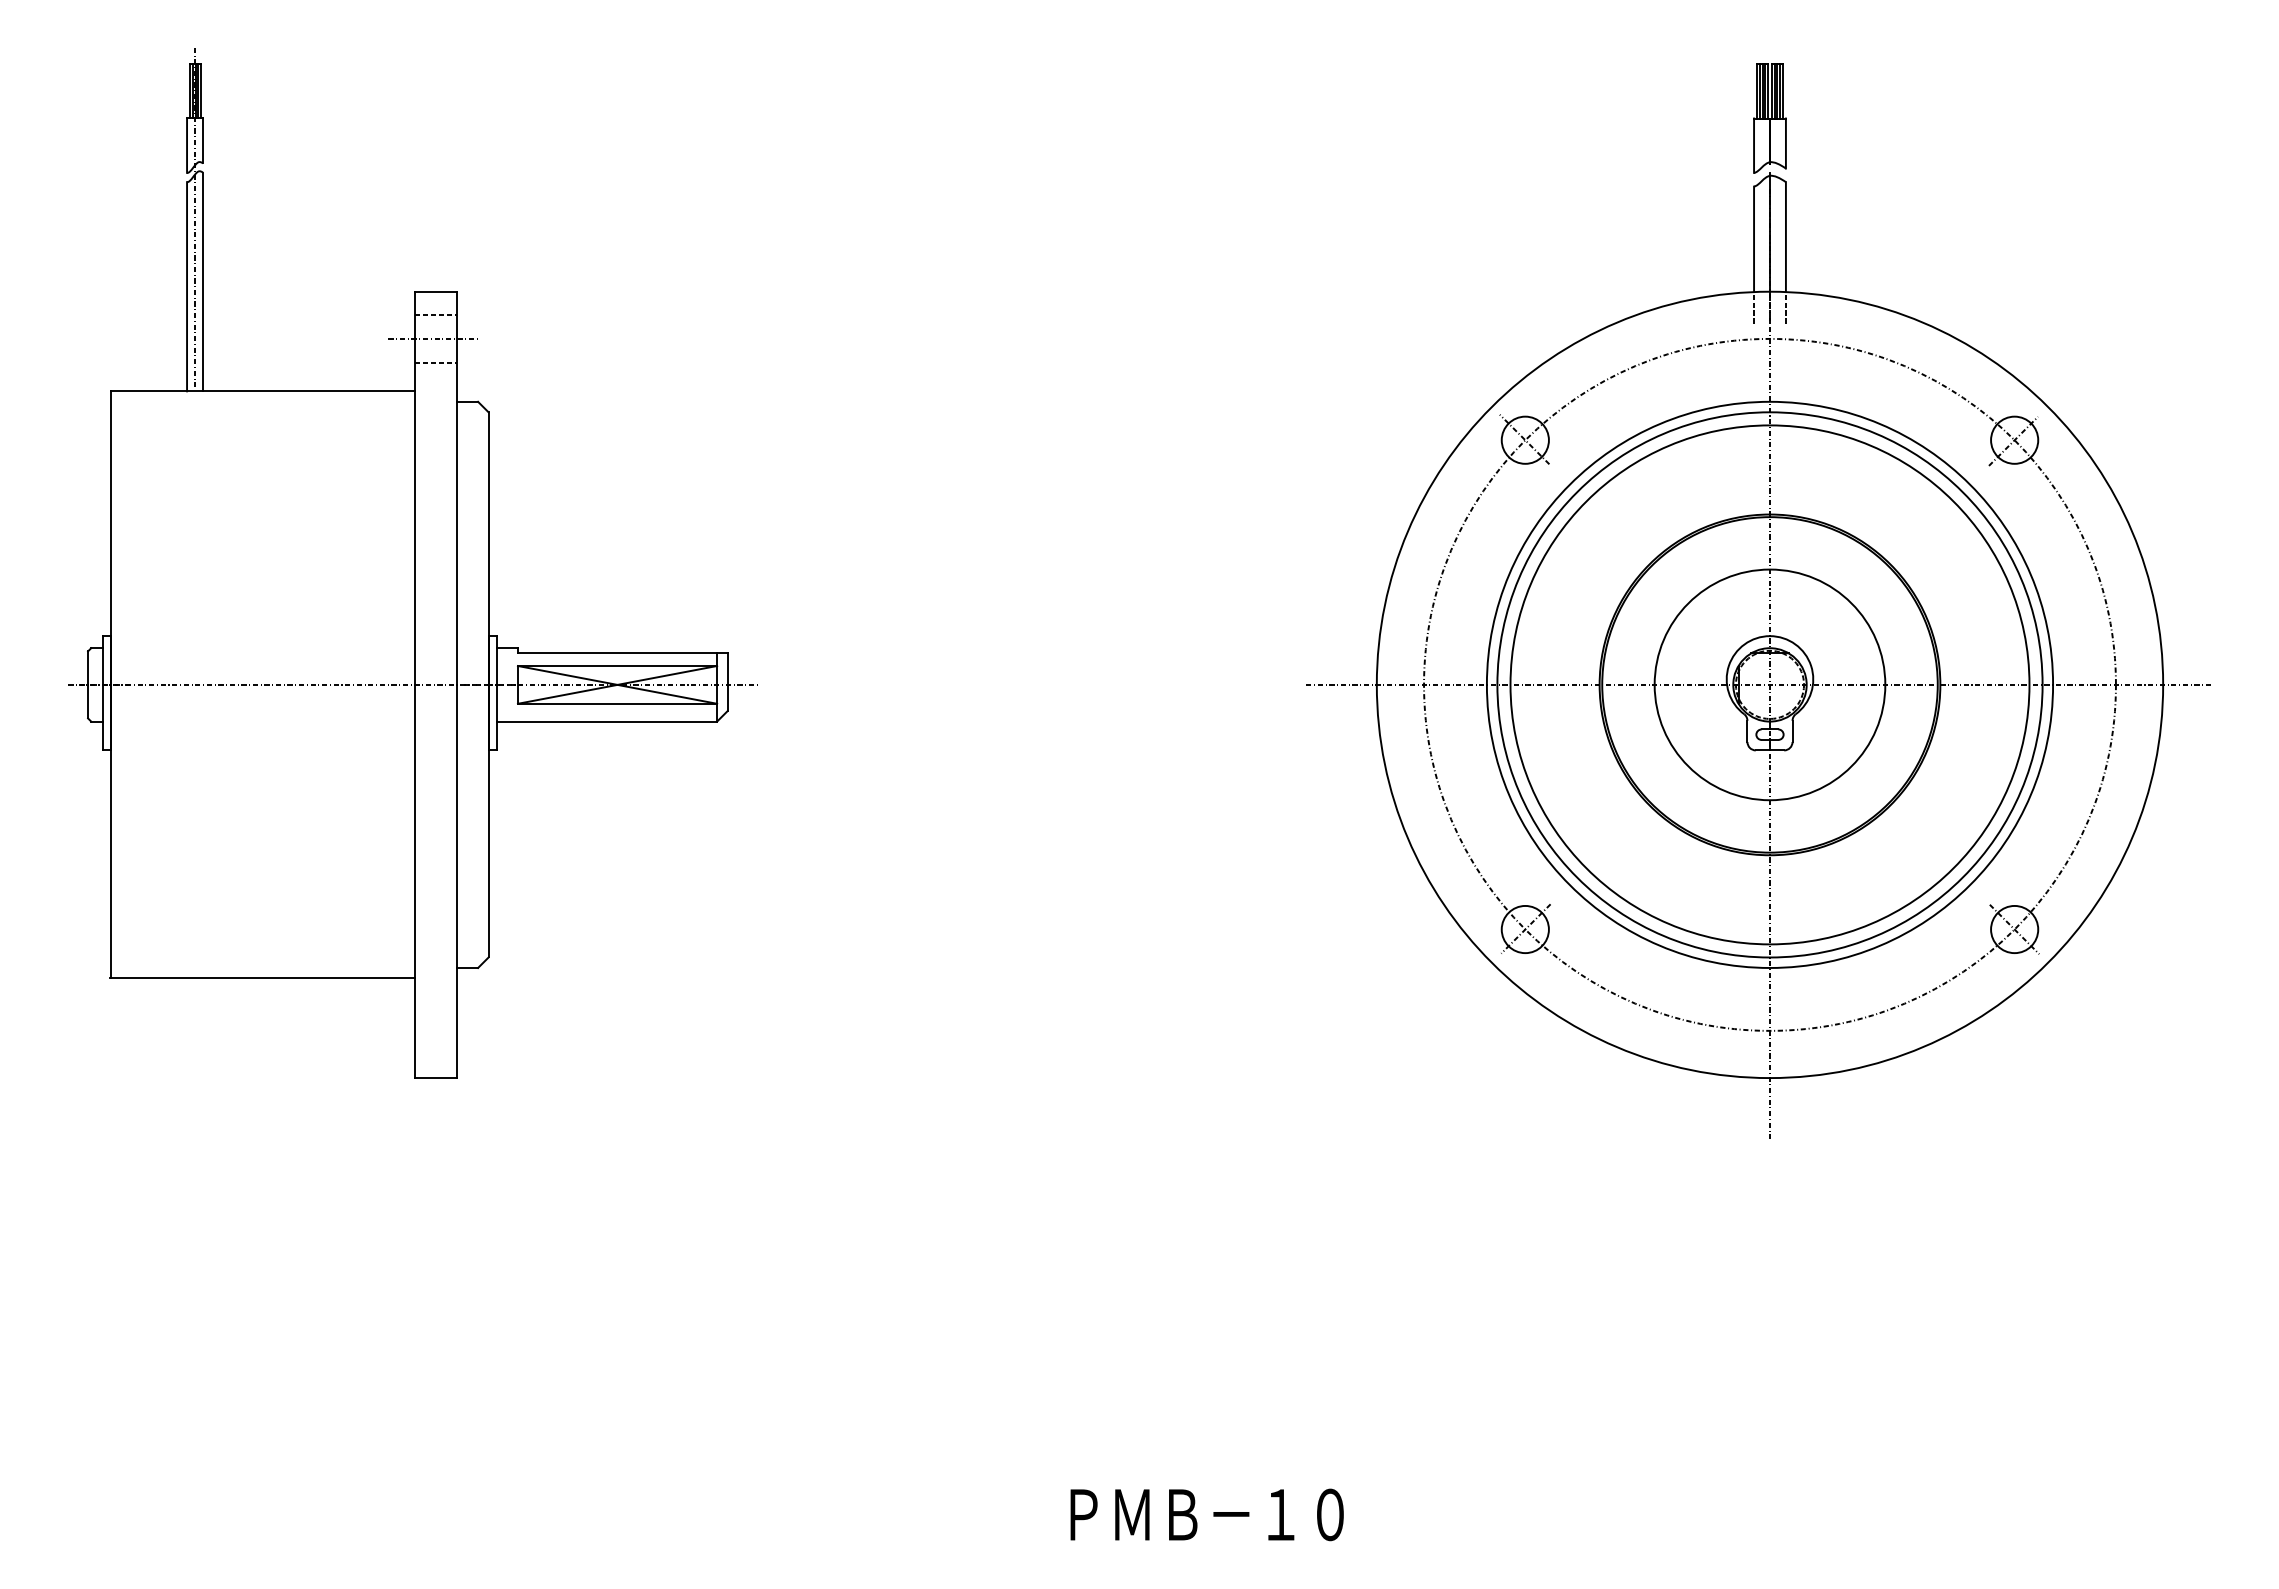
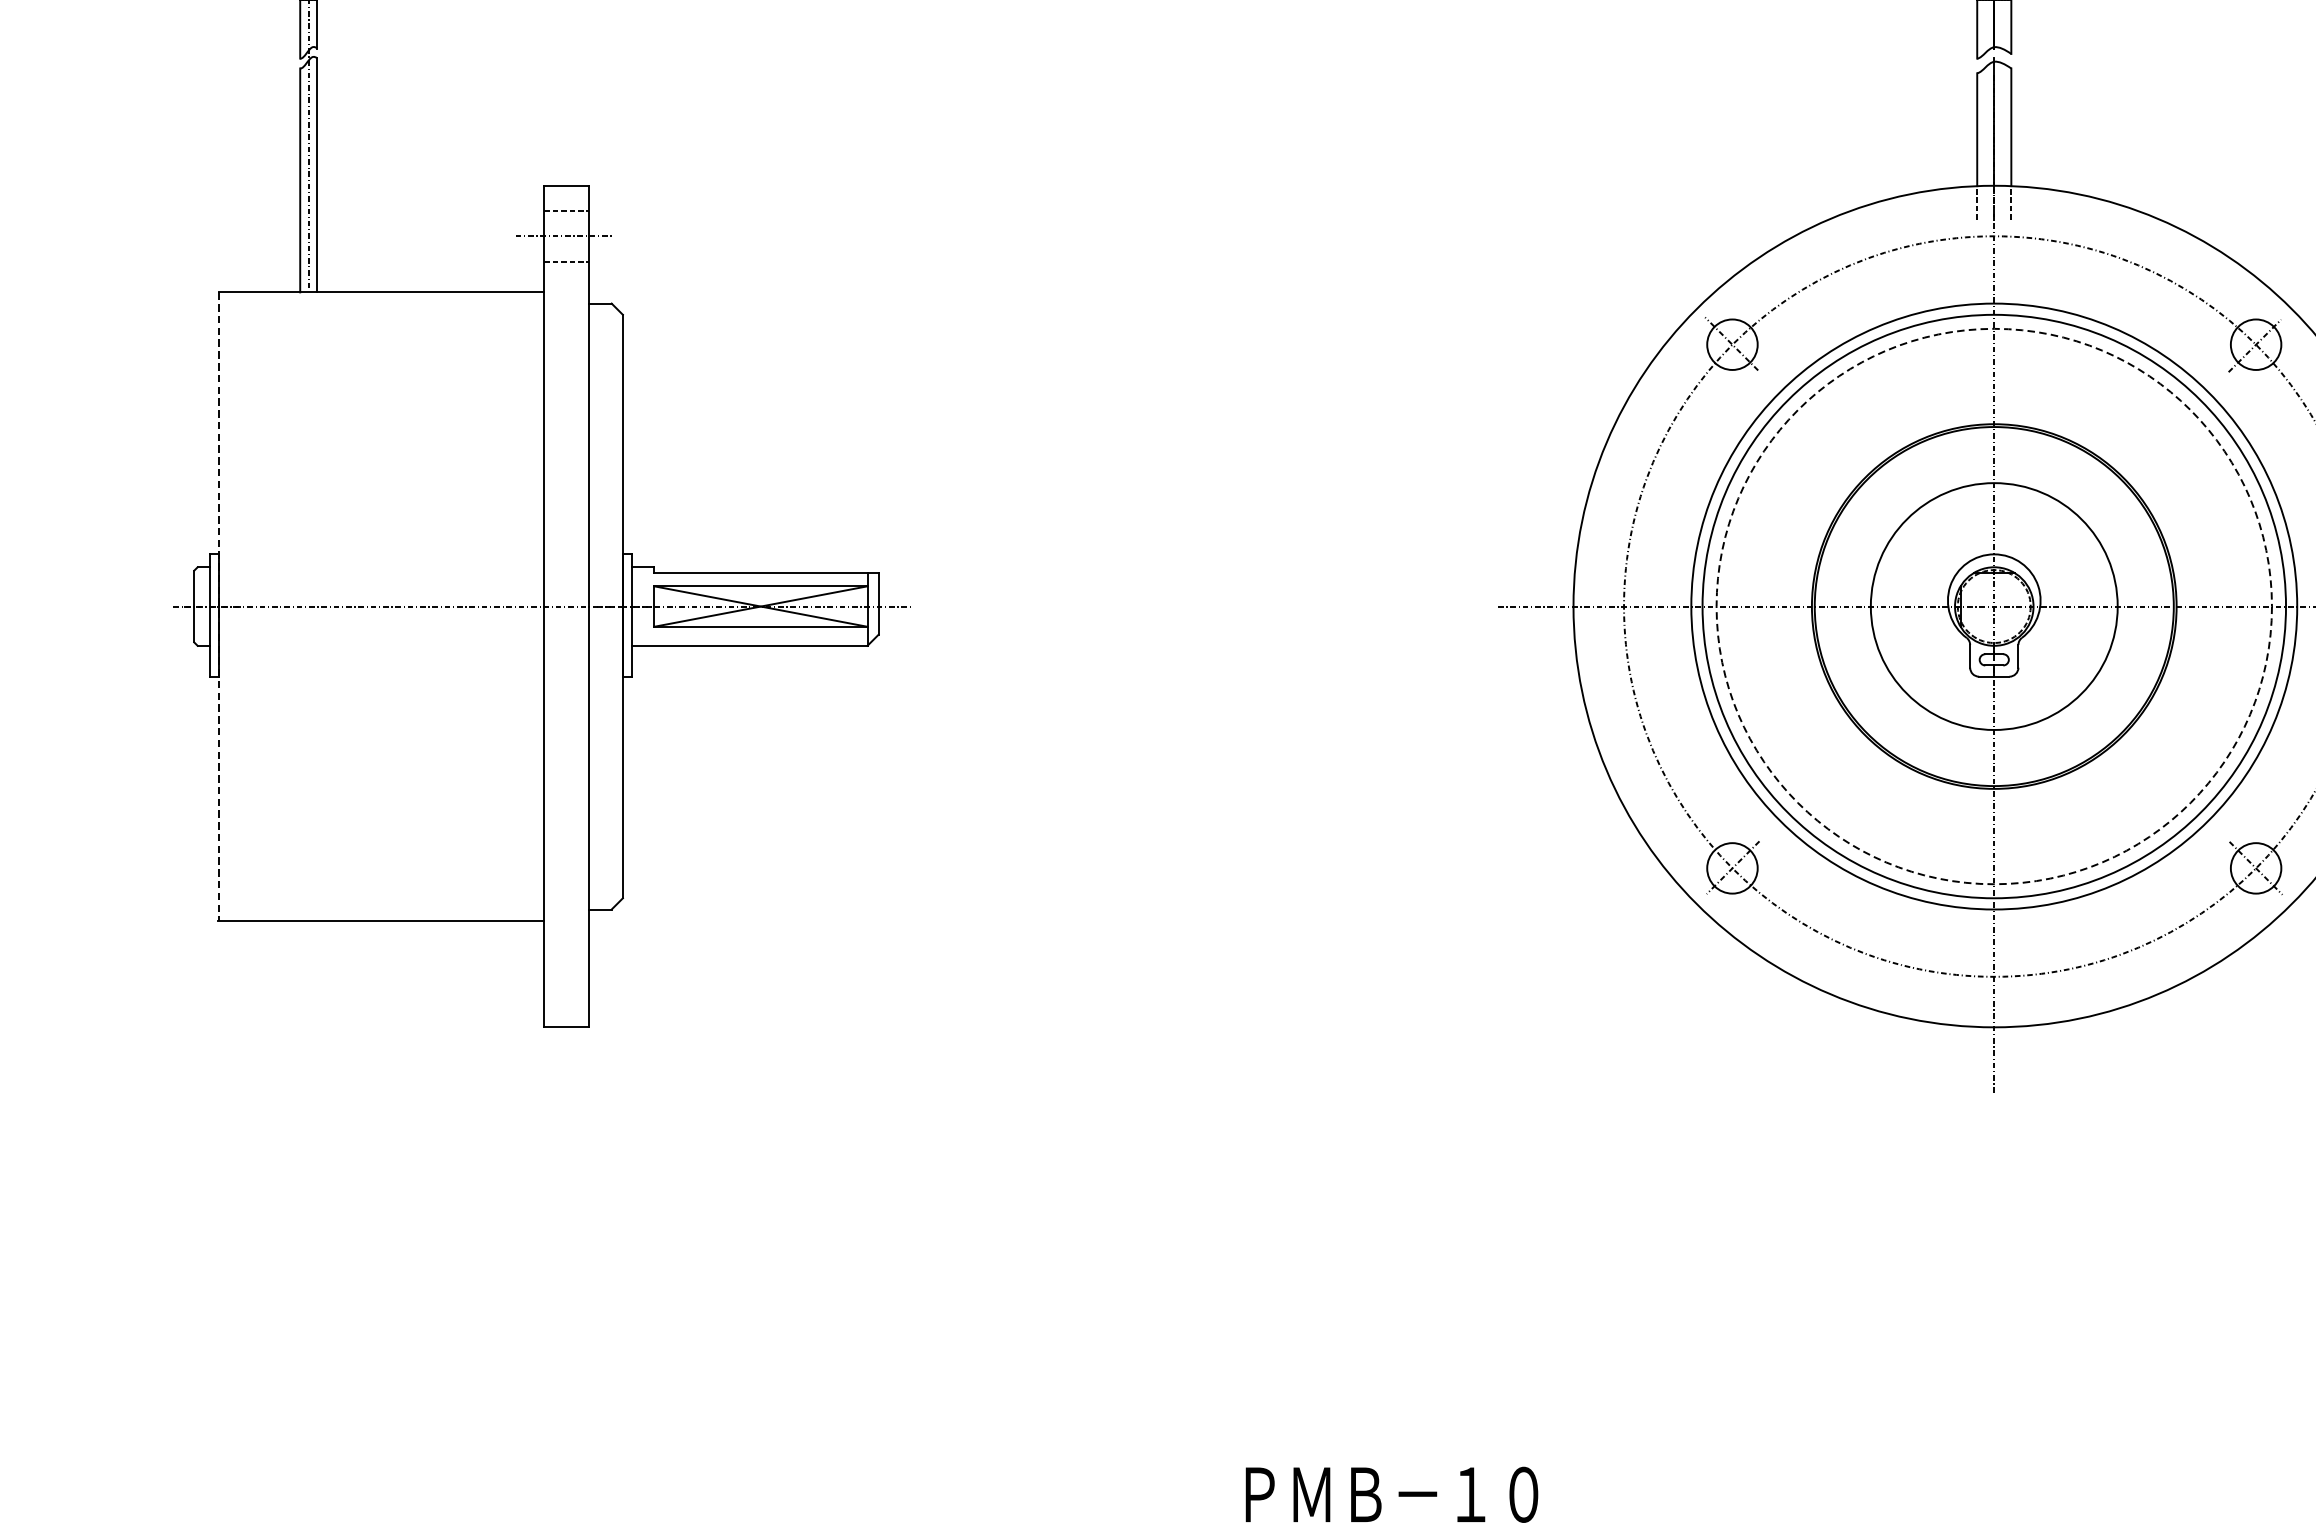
line: (111, 684) -> (219, 606), solid -> dashed
circle: (1769, 684) -> (1993, 606), solid -> dashed

